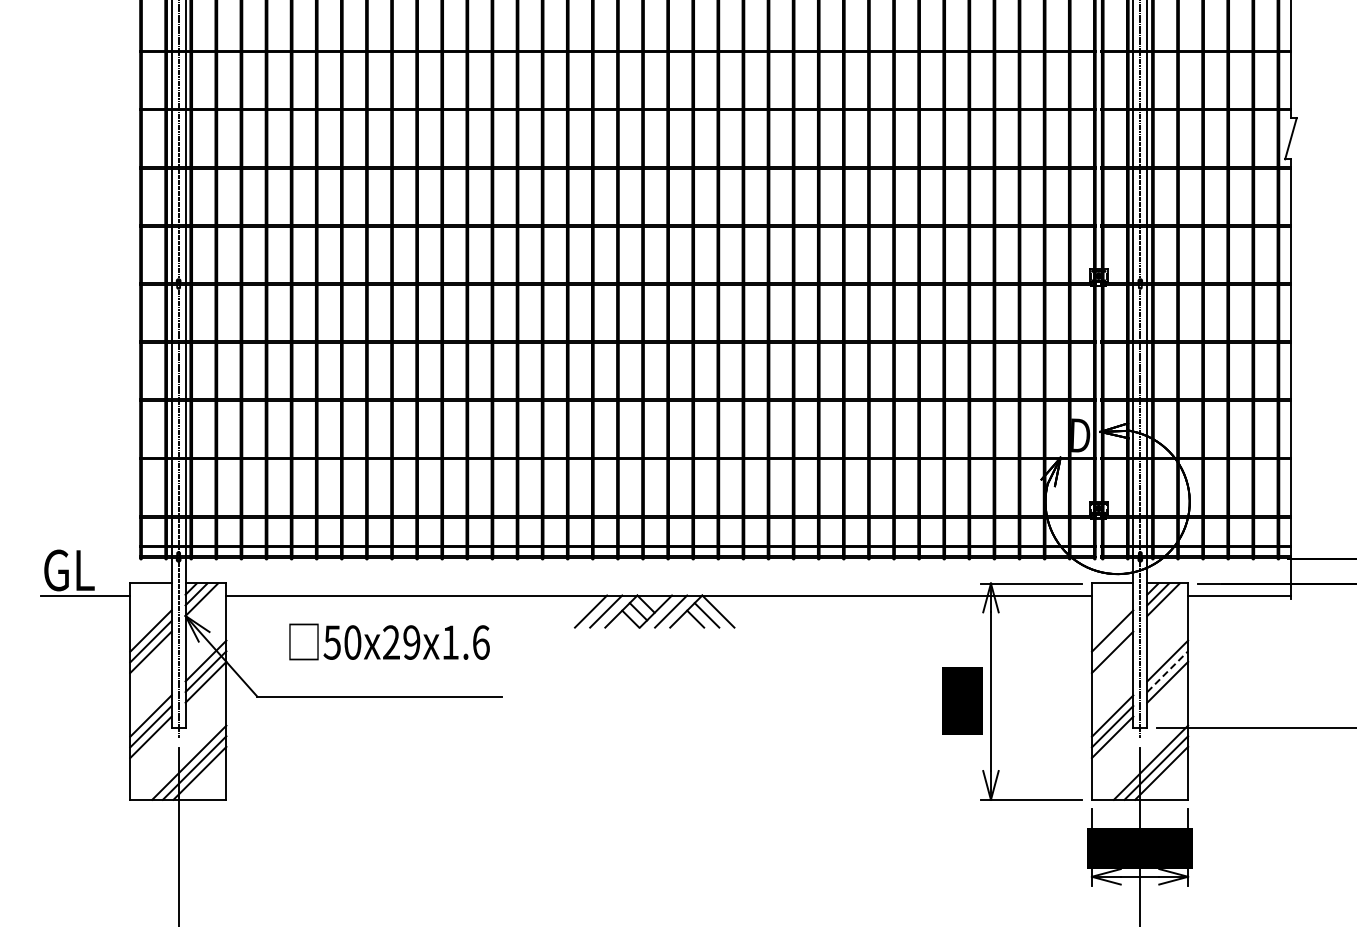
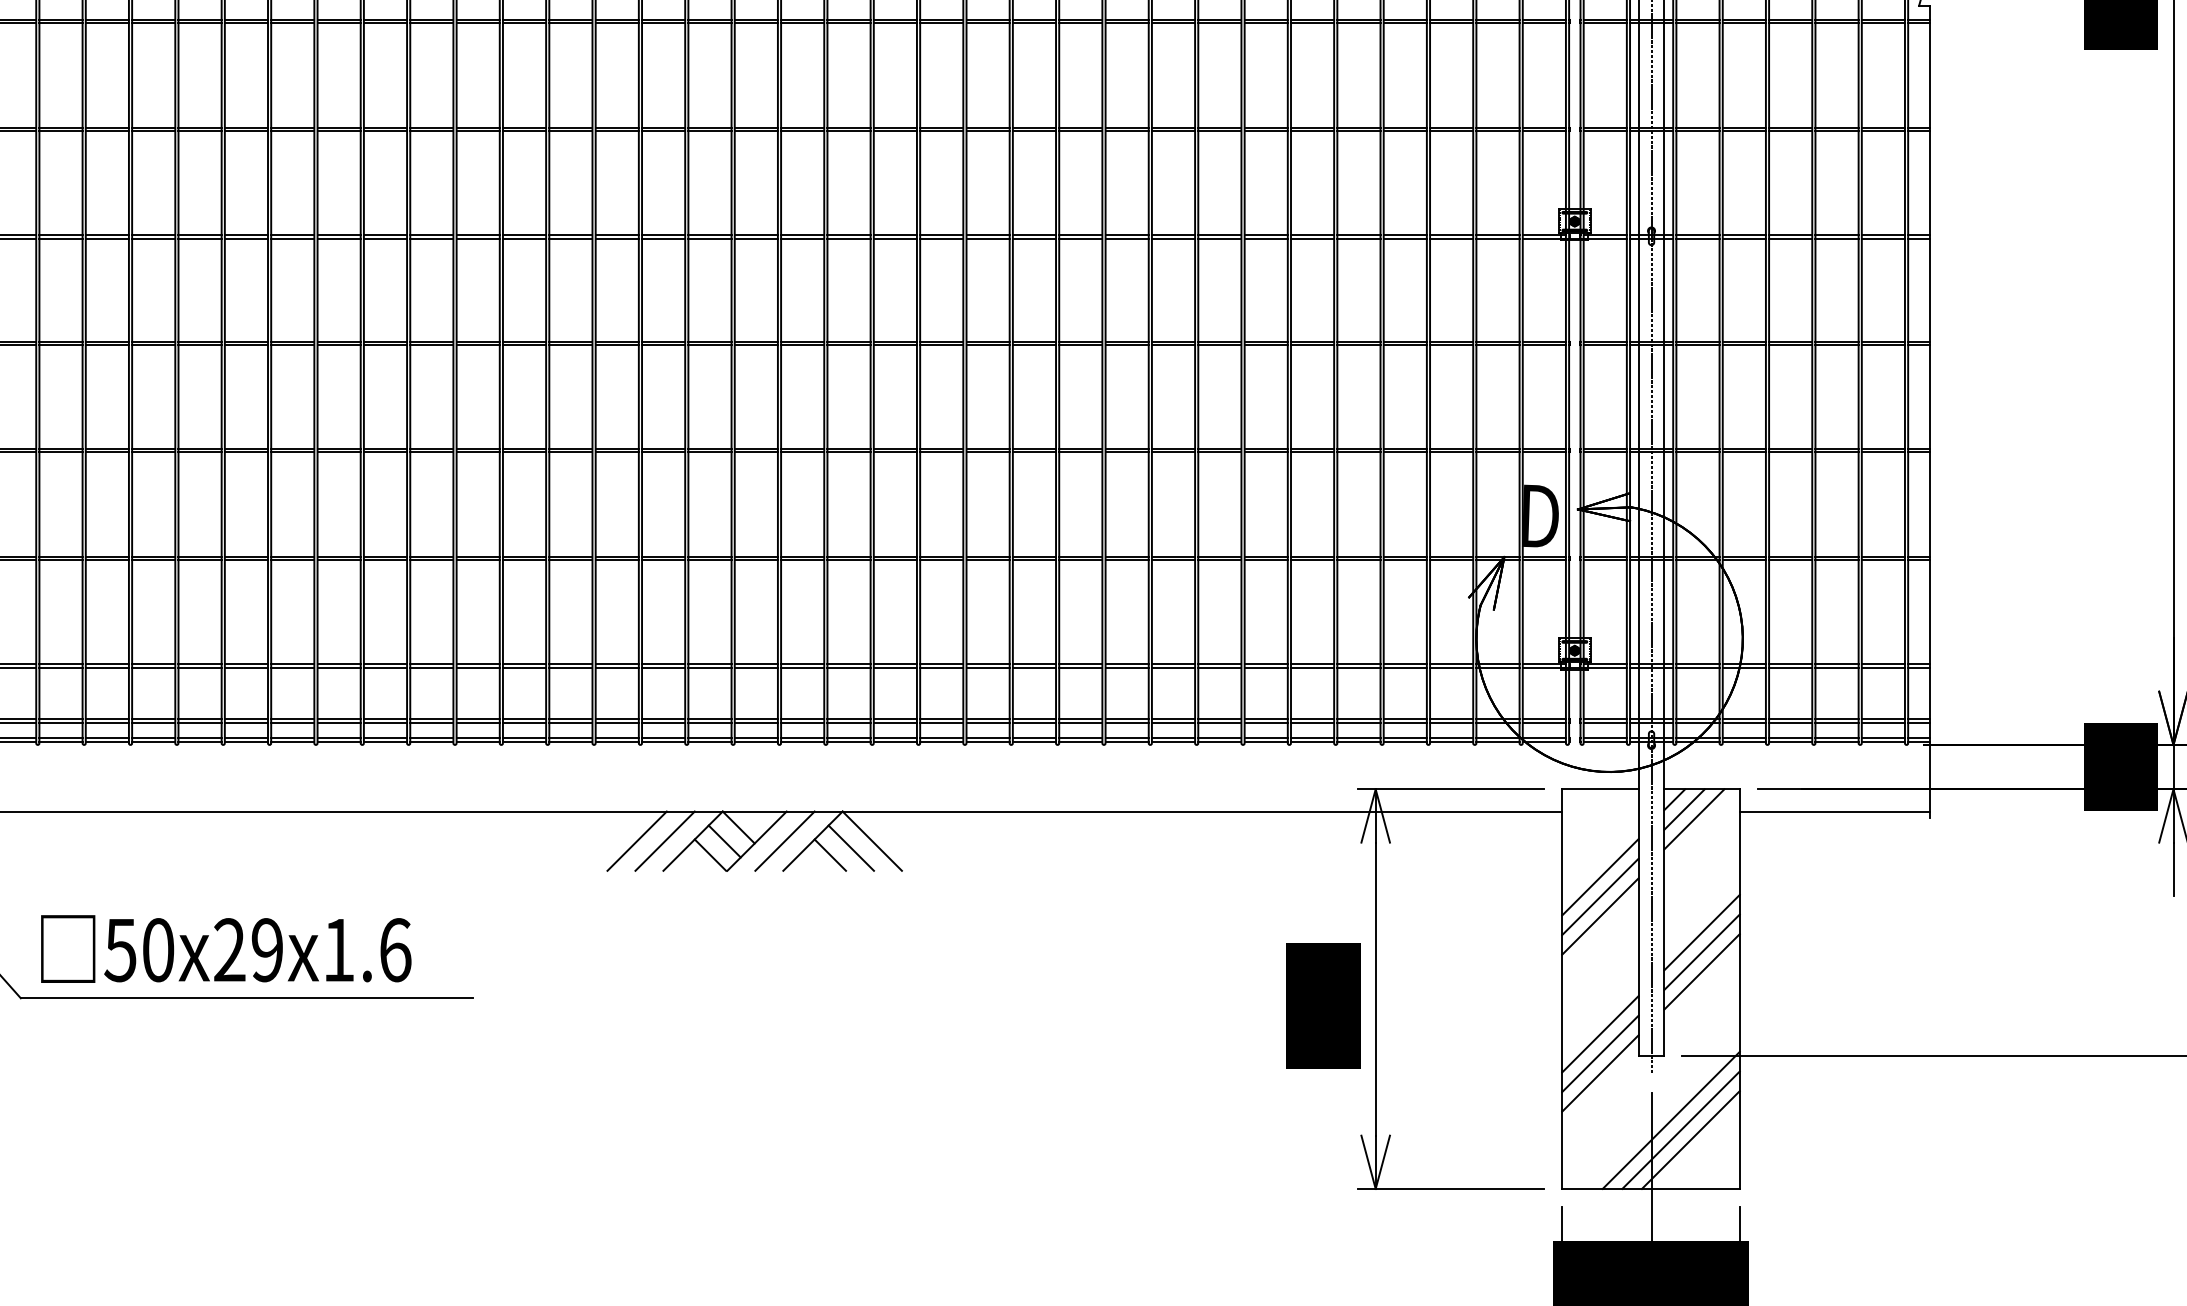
text: (389, 641) -> (226, 948), moved
line: (1112, 641) -> (1600, 896), added
line: (1167, 671) -> (1701, 951), dashed -> solid

